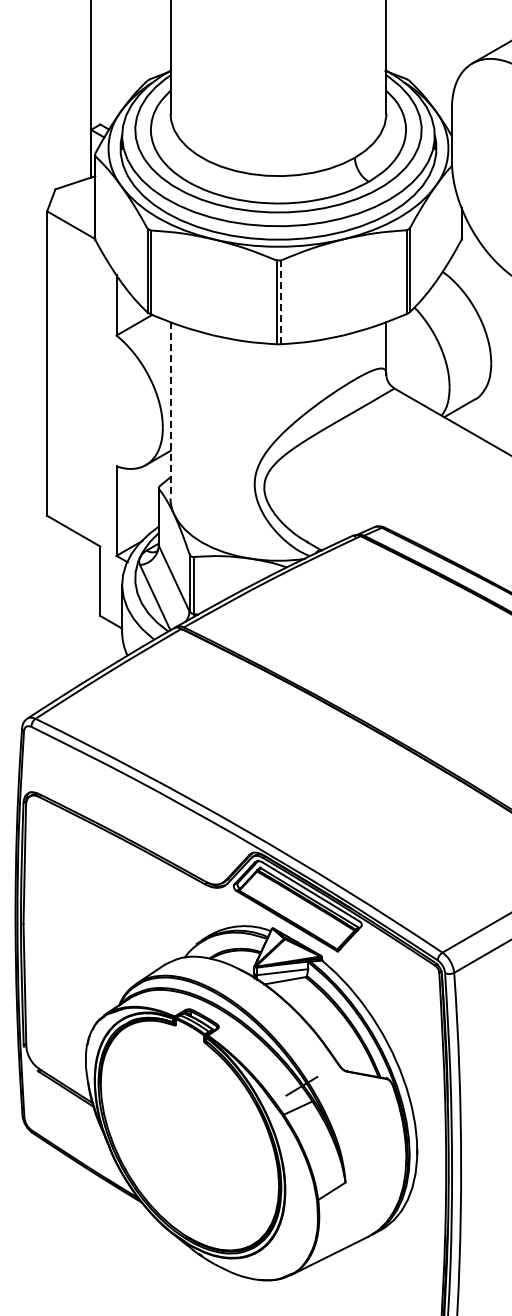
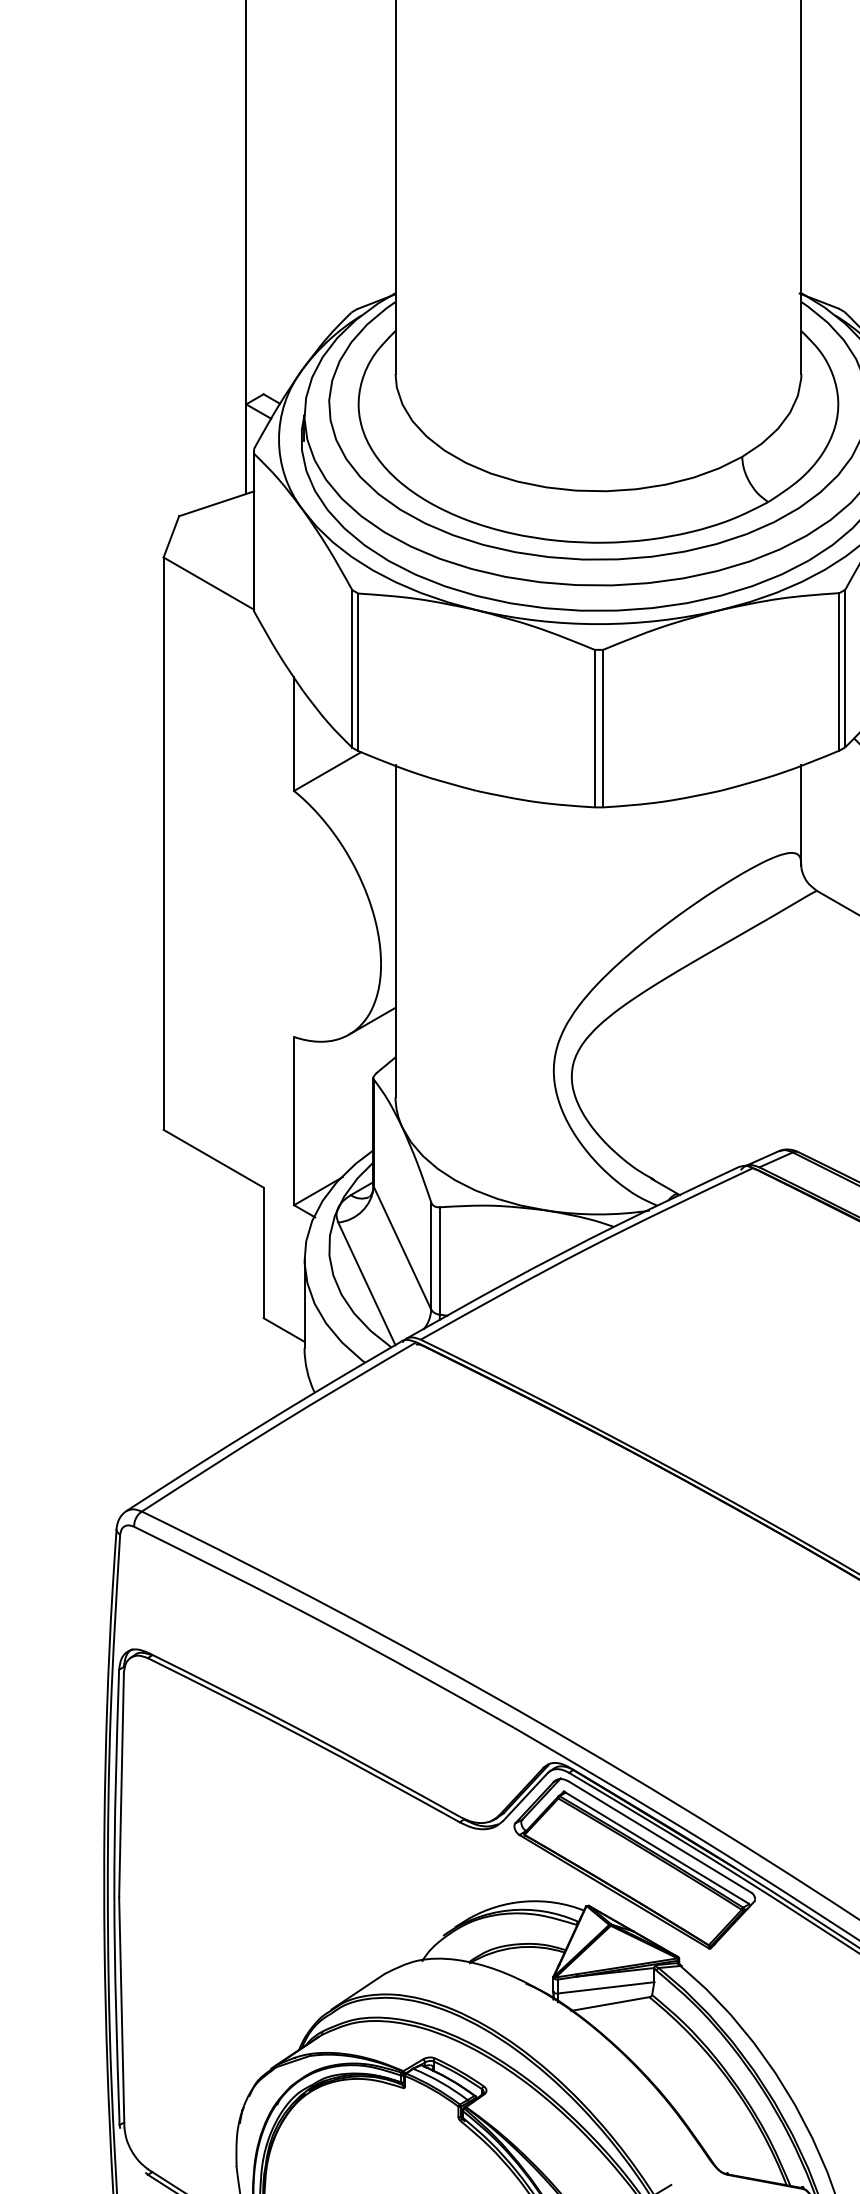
line: (281, 302) -> (604, 728), dashed -> solid
line: (170, 410) -> (395, 931), dashed -> solid

